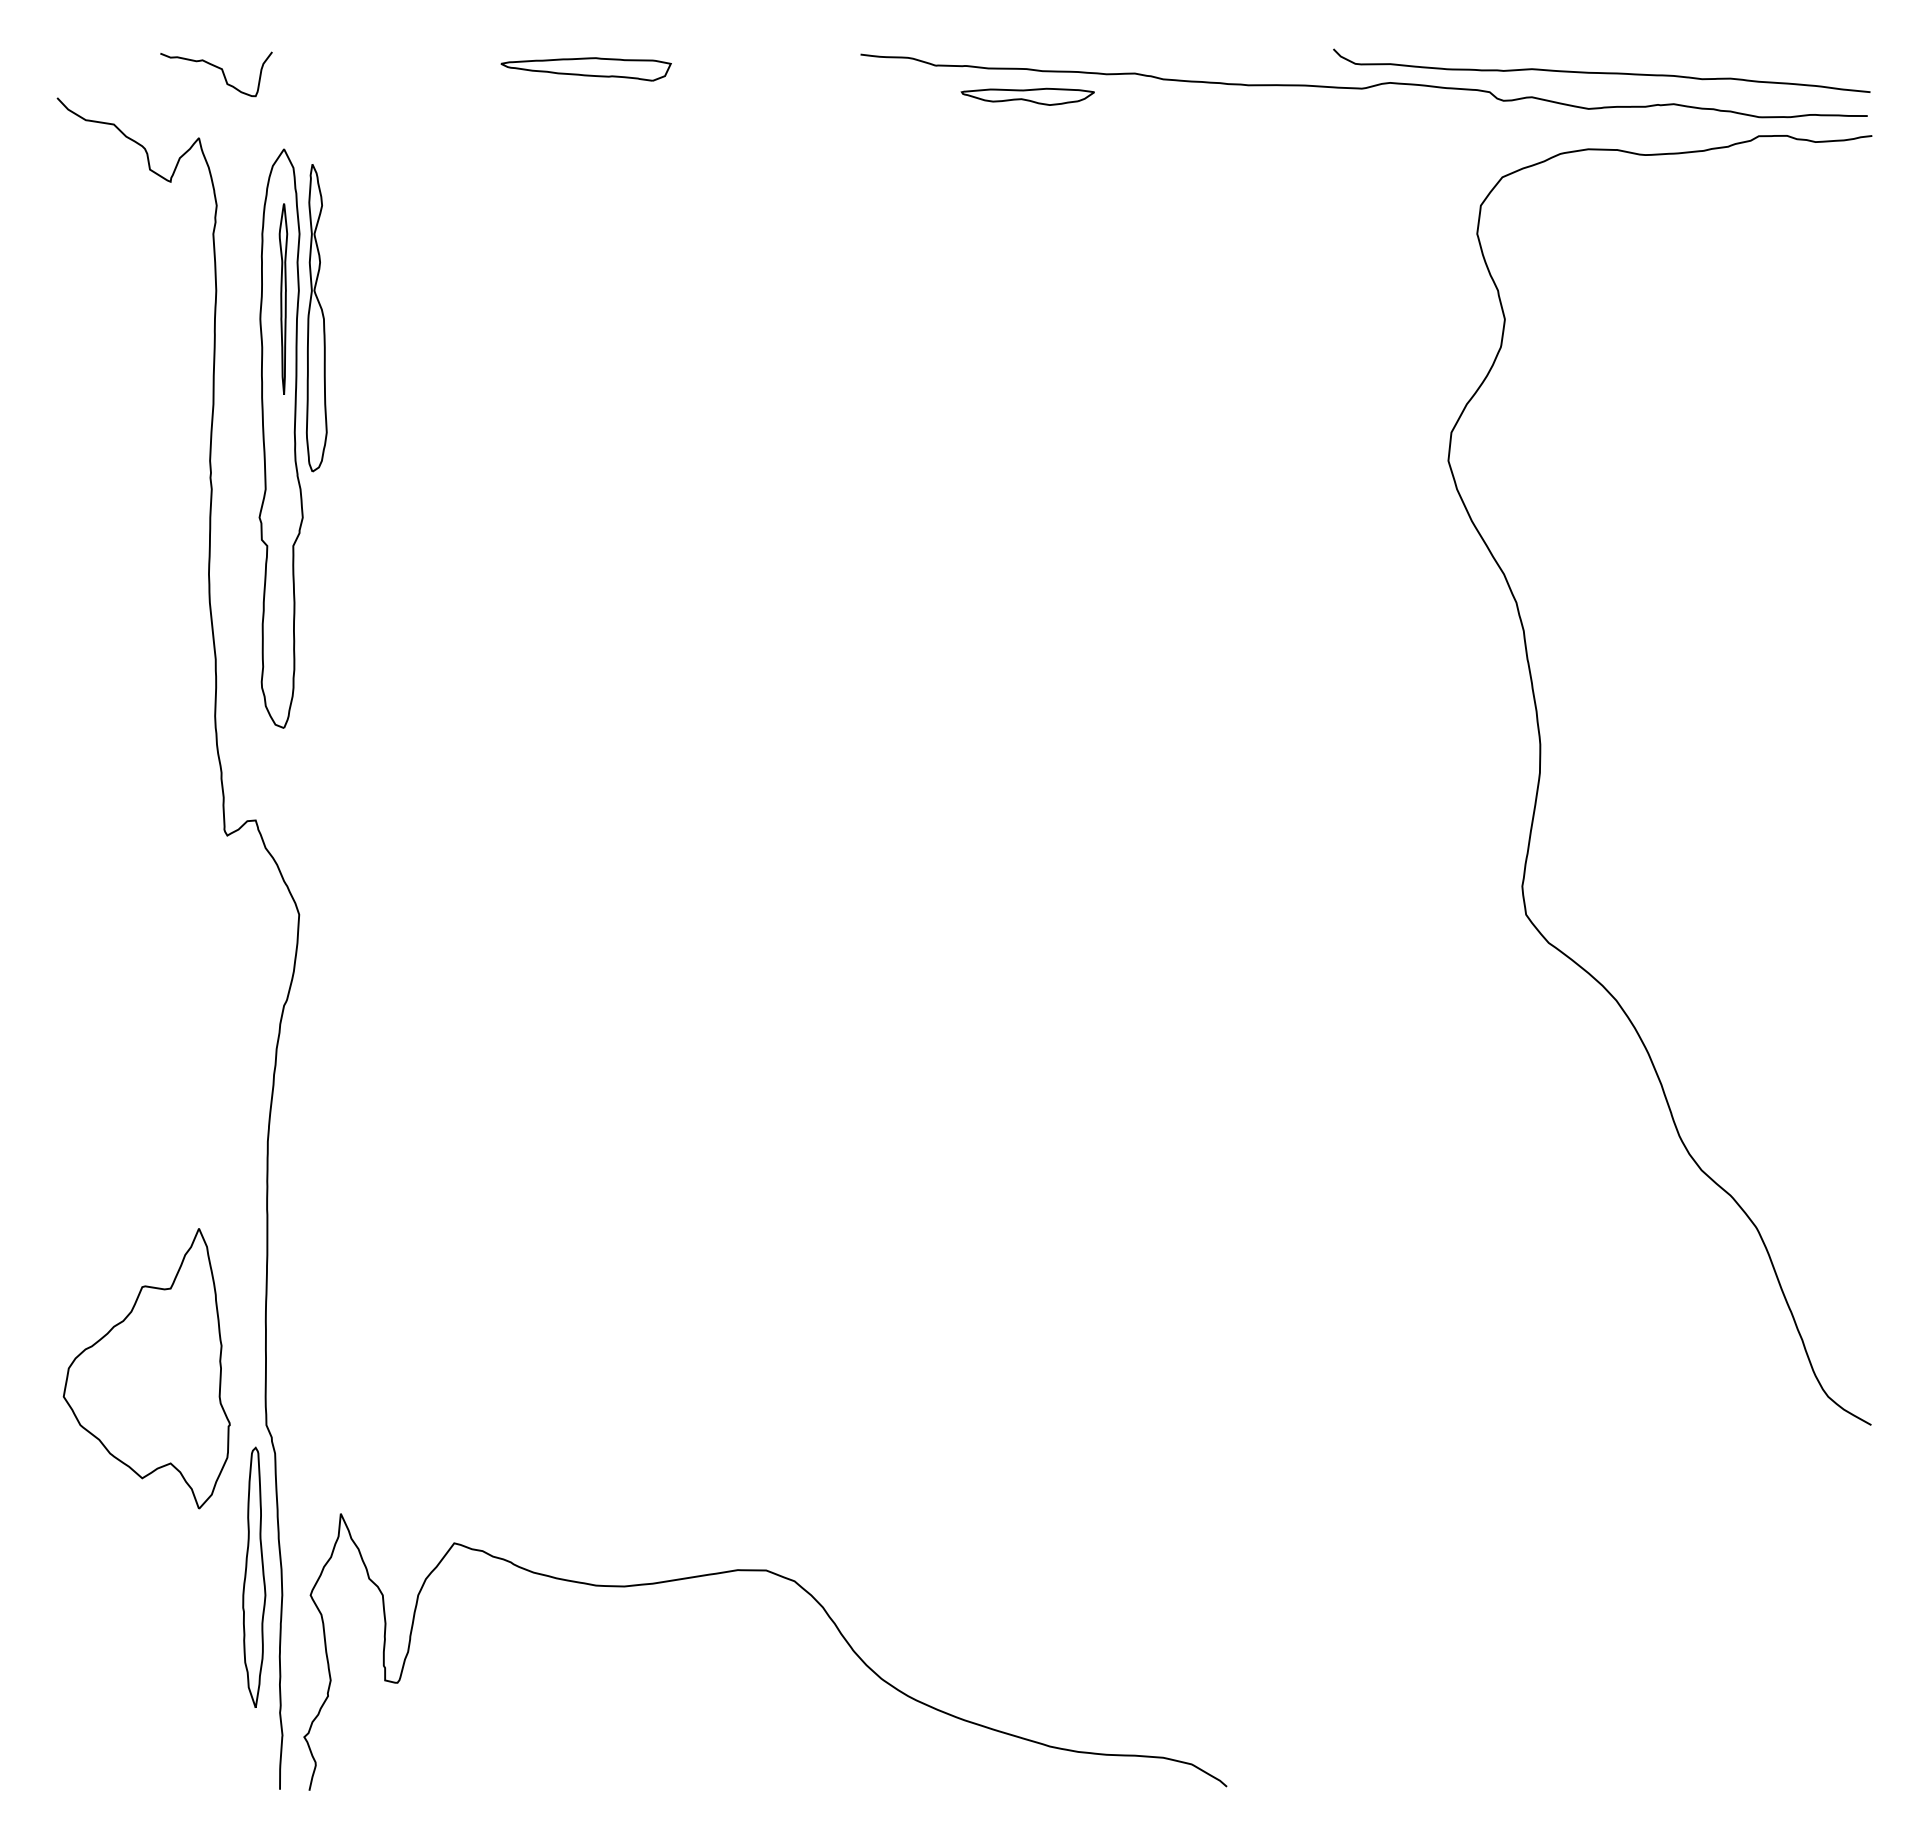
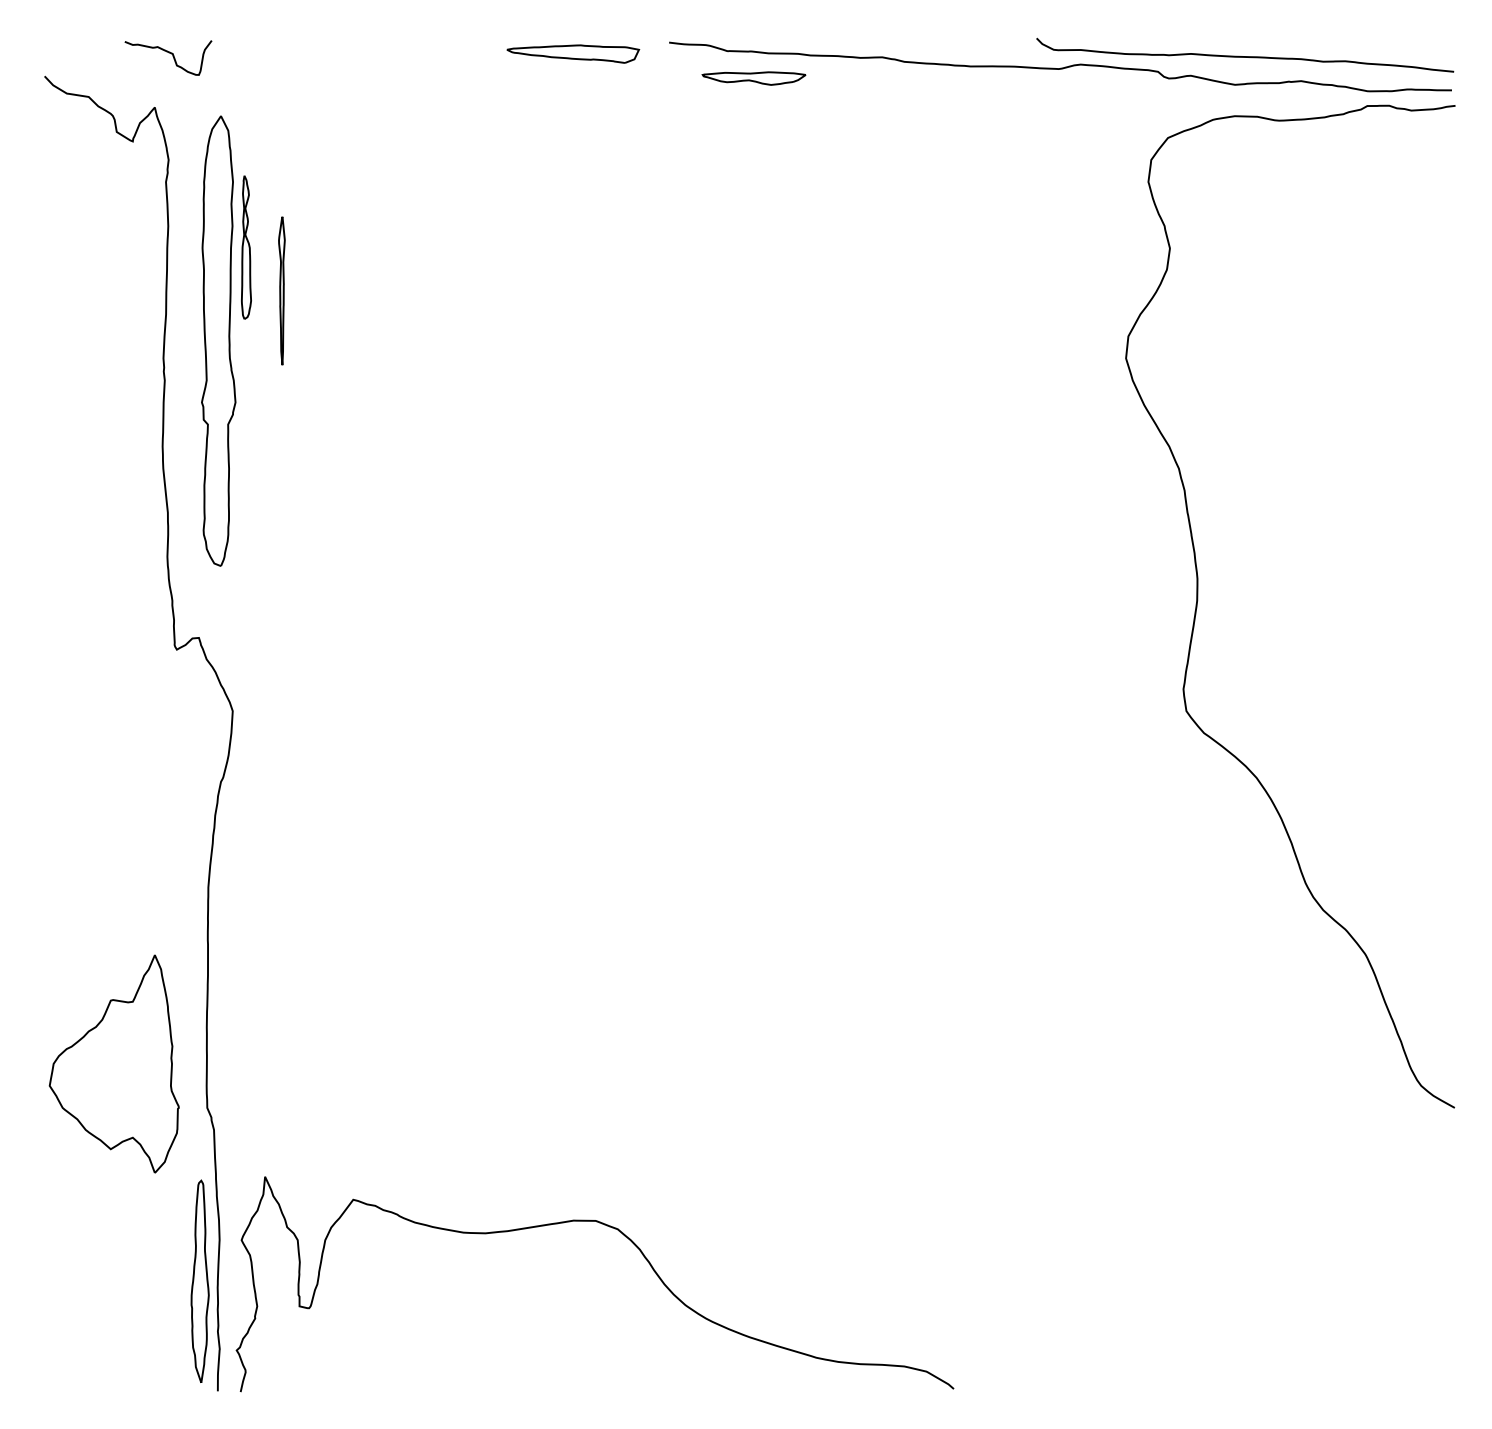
part: (585, 69) -> (572, 54), moved
part: (1027, 96) -> (753, 78), moved
part: (283, 298) -> (281, 290), moved
part: (316, 318) -> (246, 247), size x0.6
part: (254, 1576) -> (200, 1280), moved

